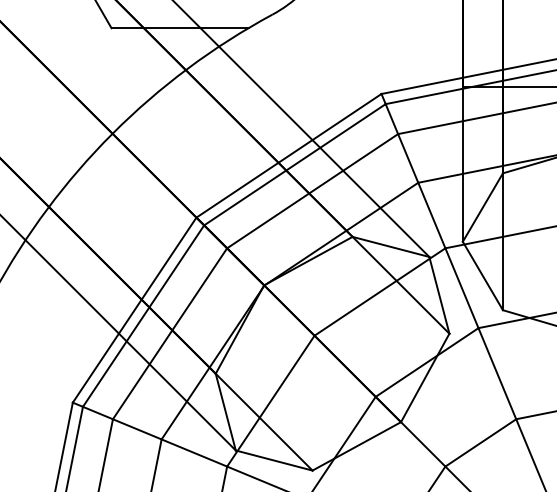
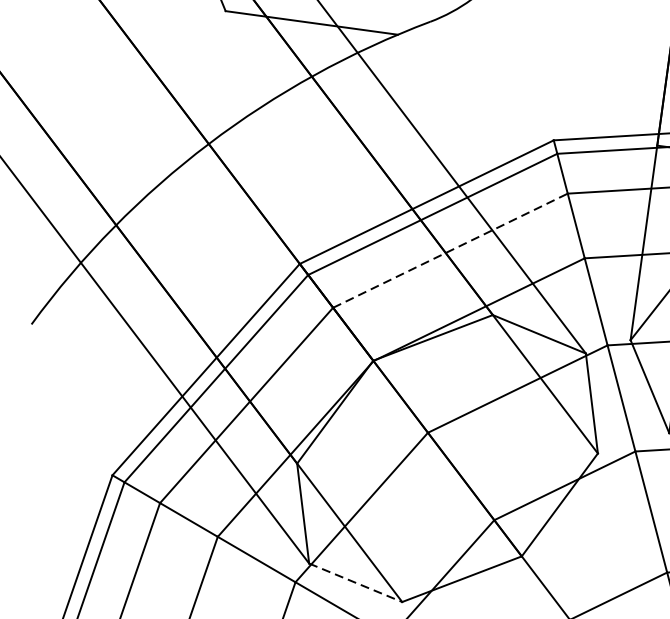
line: (312, 191) -> (450, 251), solid -> dashed
line: (274, 460) -> (356, 582), solid -> dashed

